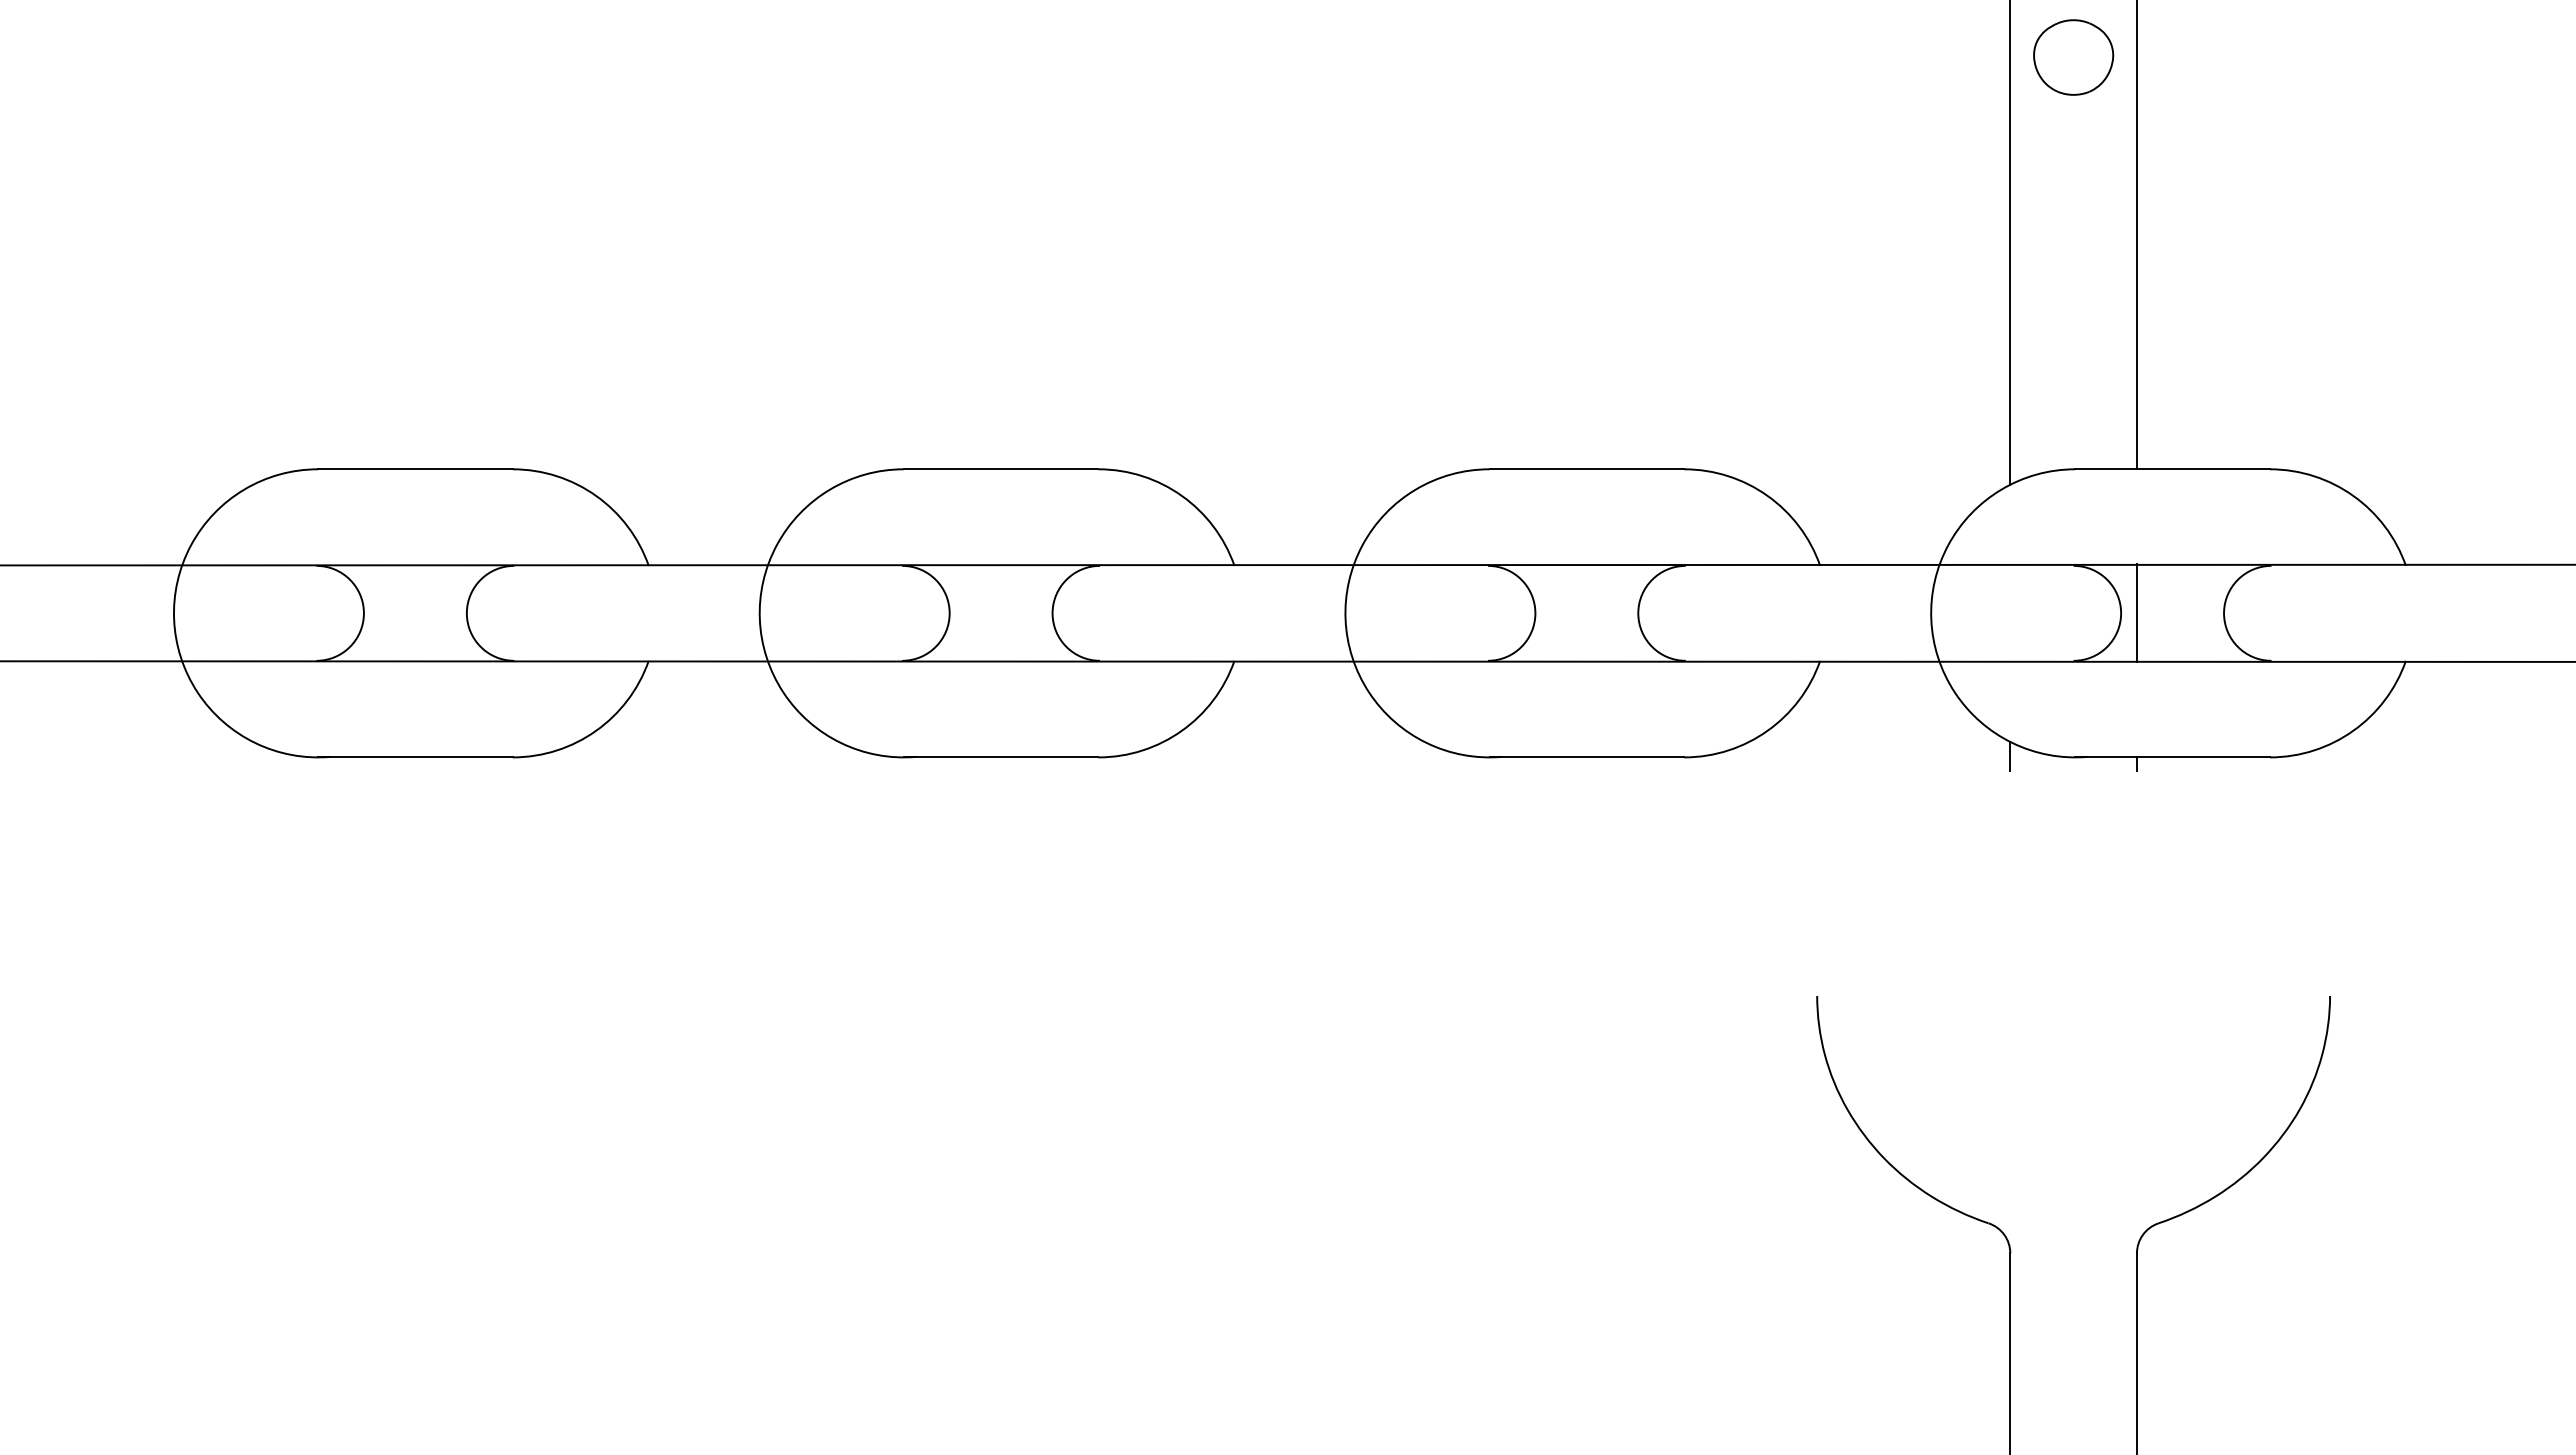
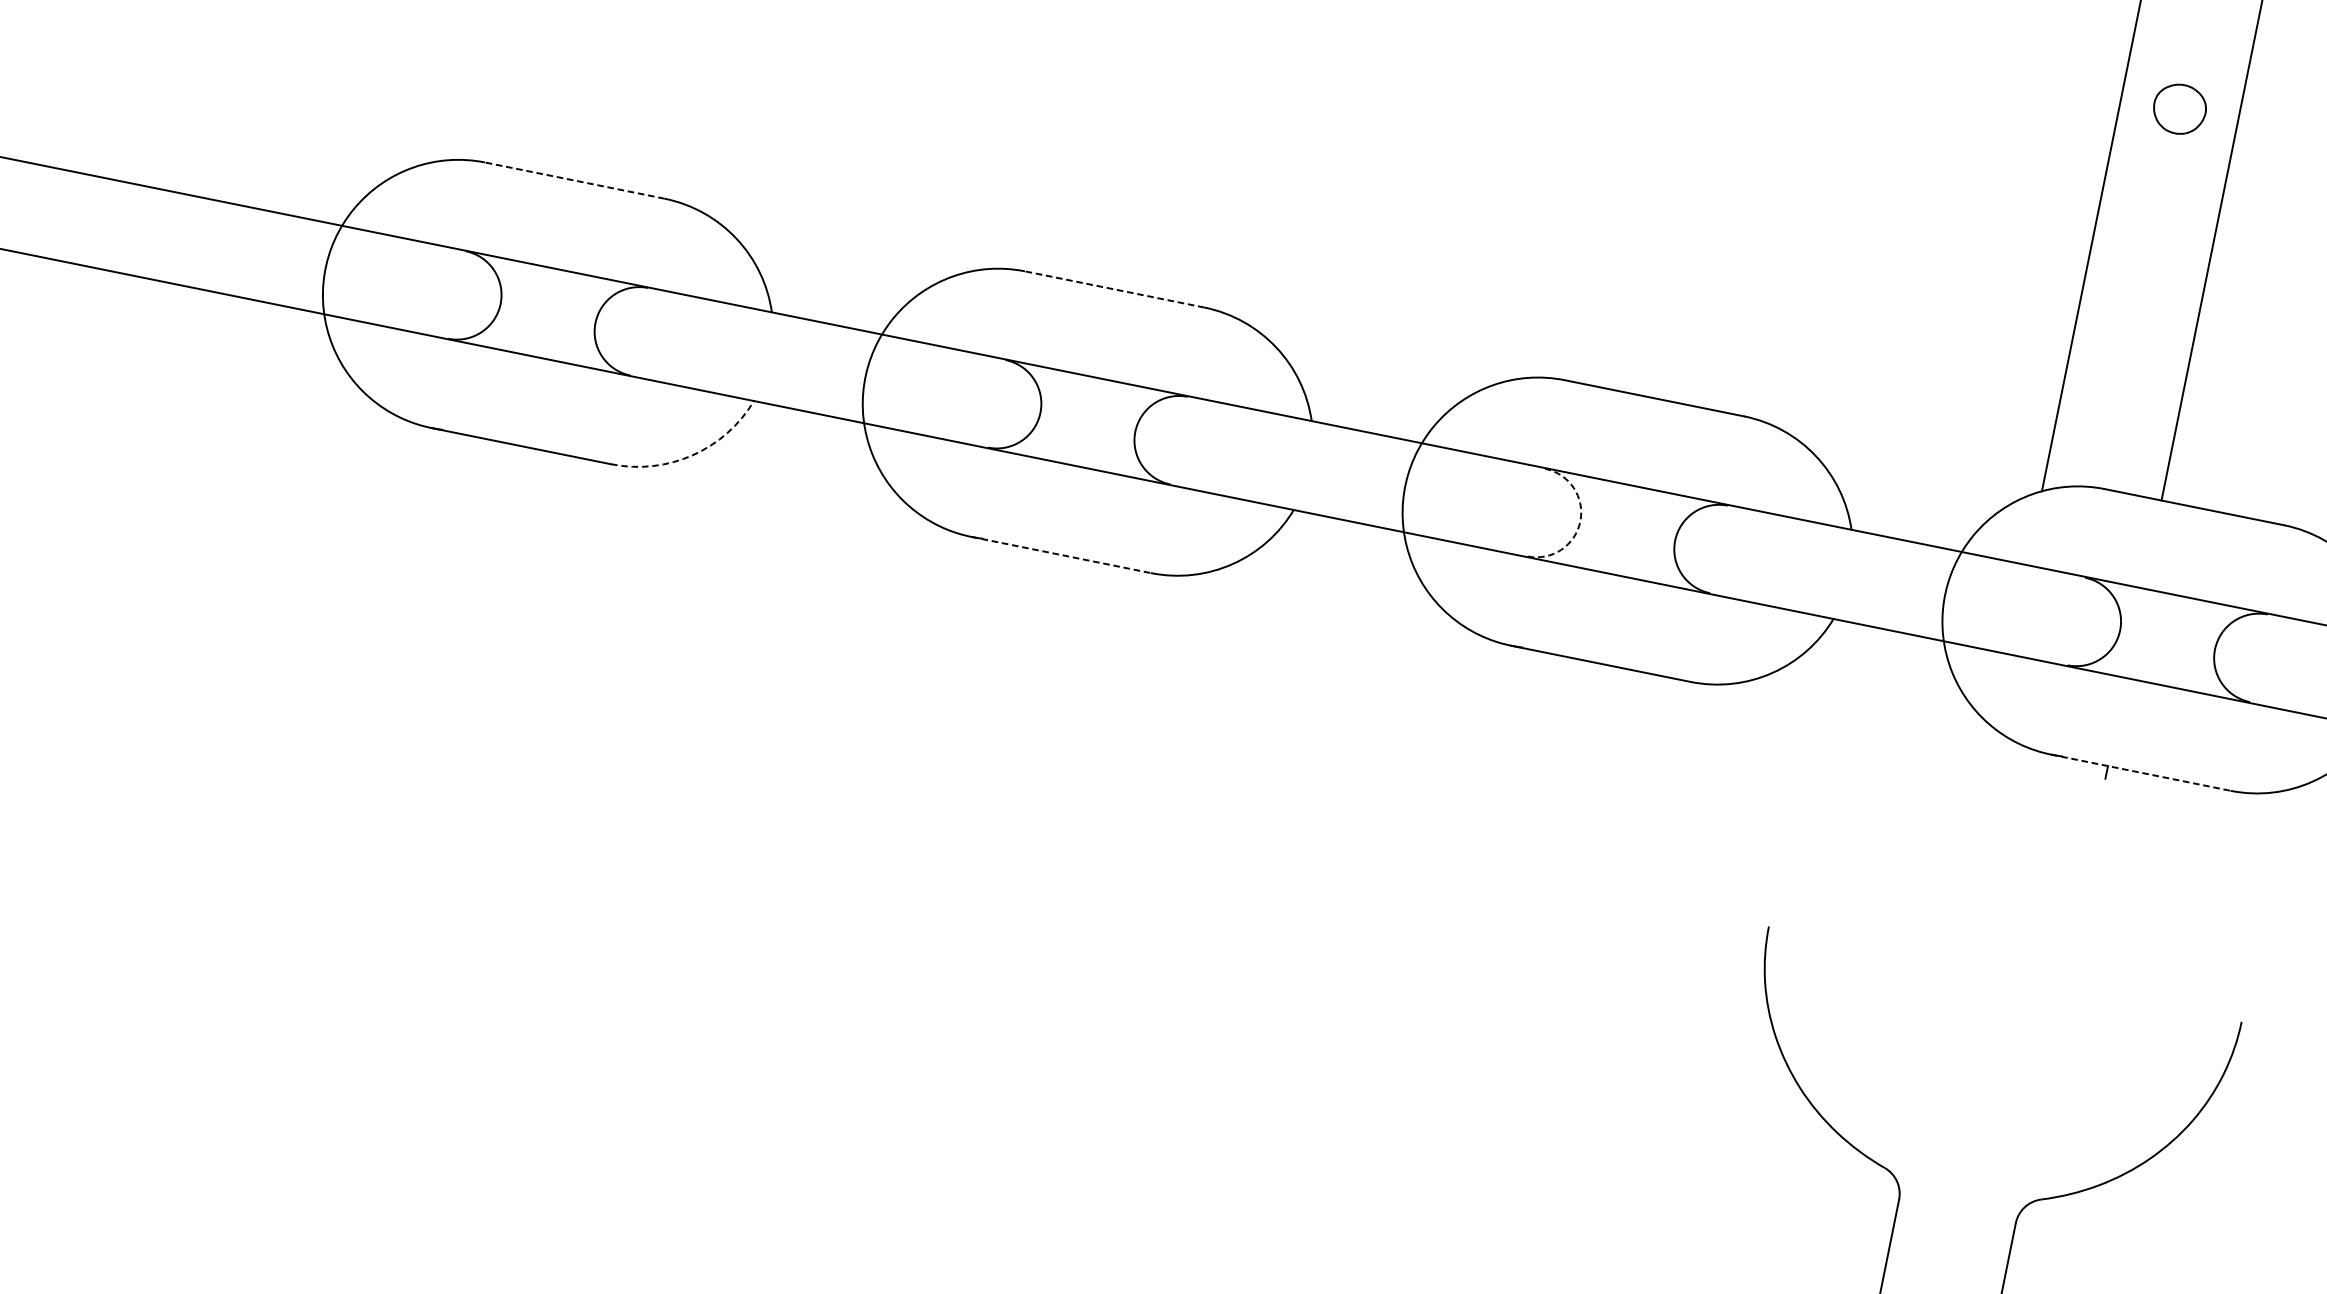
part: (2073, 57) -> (2179, 109), size x0.7
line: (414, 469) -> (573, 180), solid -> dashed
line: (1000, 469) -> (1114, 289), solid -> dashed
arc: (1535, 613) -> (1580, 521), solid -> dashed
line: (2136, 613) -> (2134, 633), removed
arc: (596, 730) -> (693, 454), solid -> dashed
line: (2010, 756) -> (1991, 741), removed
line: (1001, 757) -> (1061, 555), solid -> dashed
line: (2173, 757) -> (2141, 772), solid -> dashed

